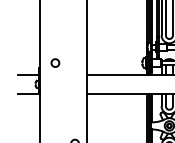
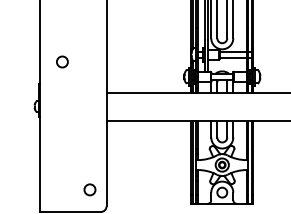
circle: (55, 62) -> (62, 61), moved
line: (27, 74) -> (23, 93), removed
line: (28, 94) -> (24, 120), removed

